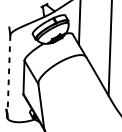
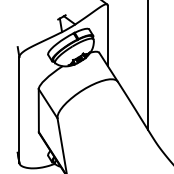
line: (9, 76) -> (19, 109), dashed -> solid

